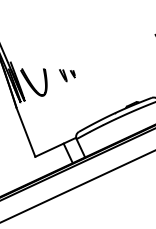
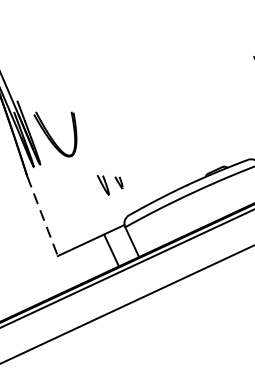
part: (67, 75) -> (110, 185), moved
line: (26, 132) -> (43, 216), solid -> dashed

